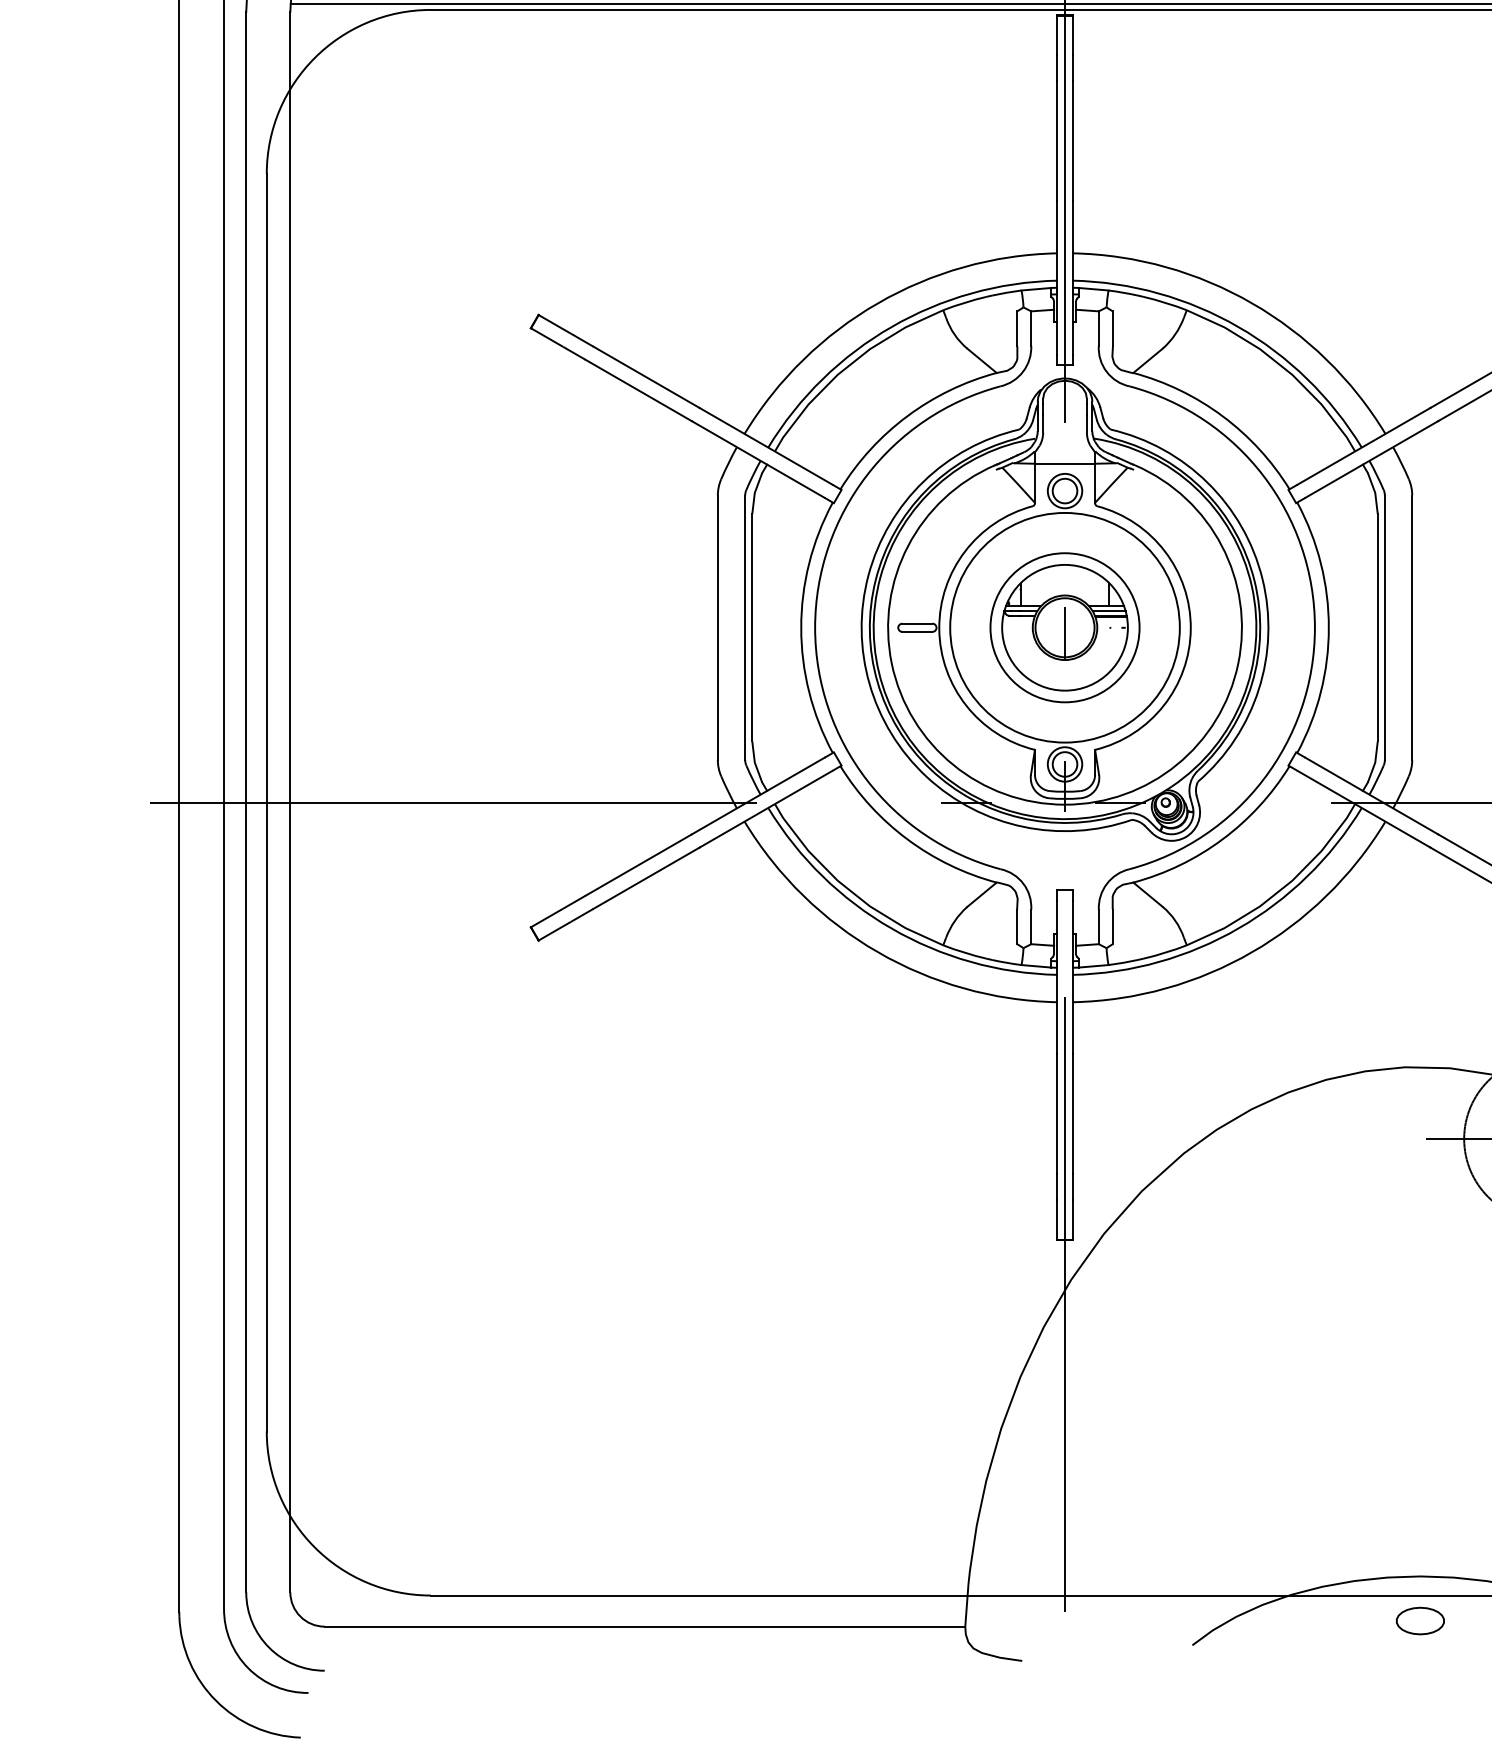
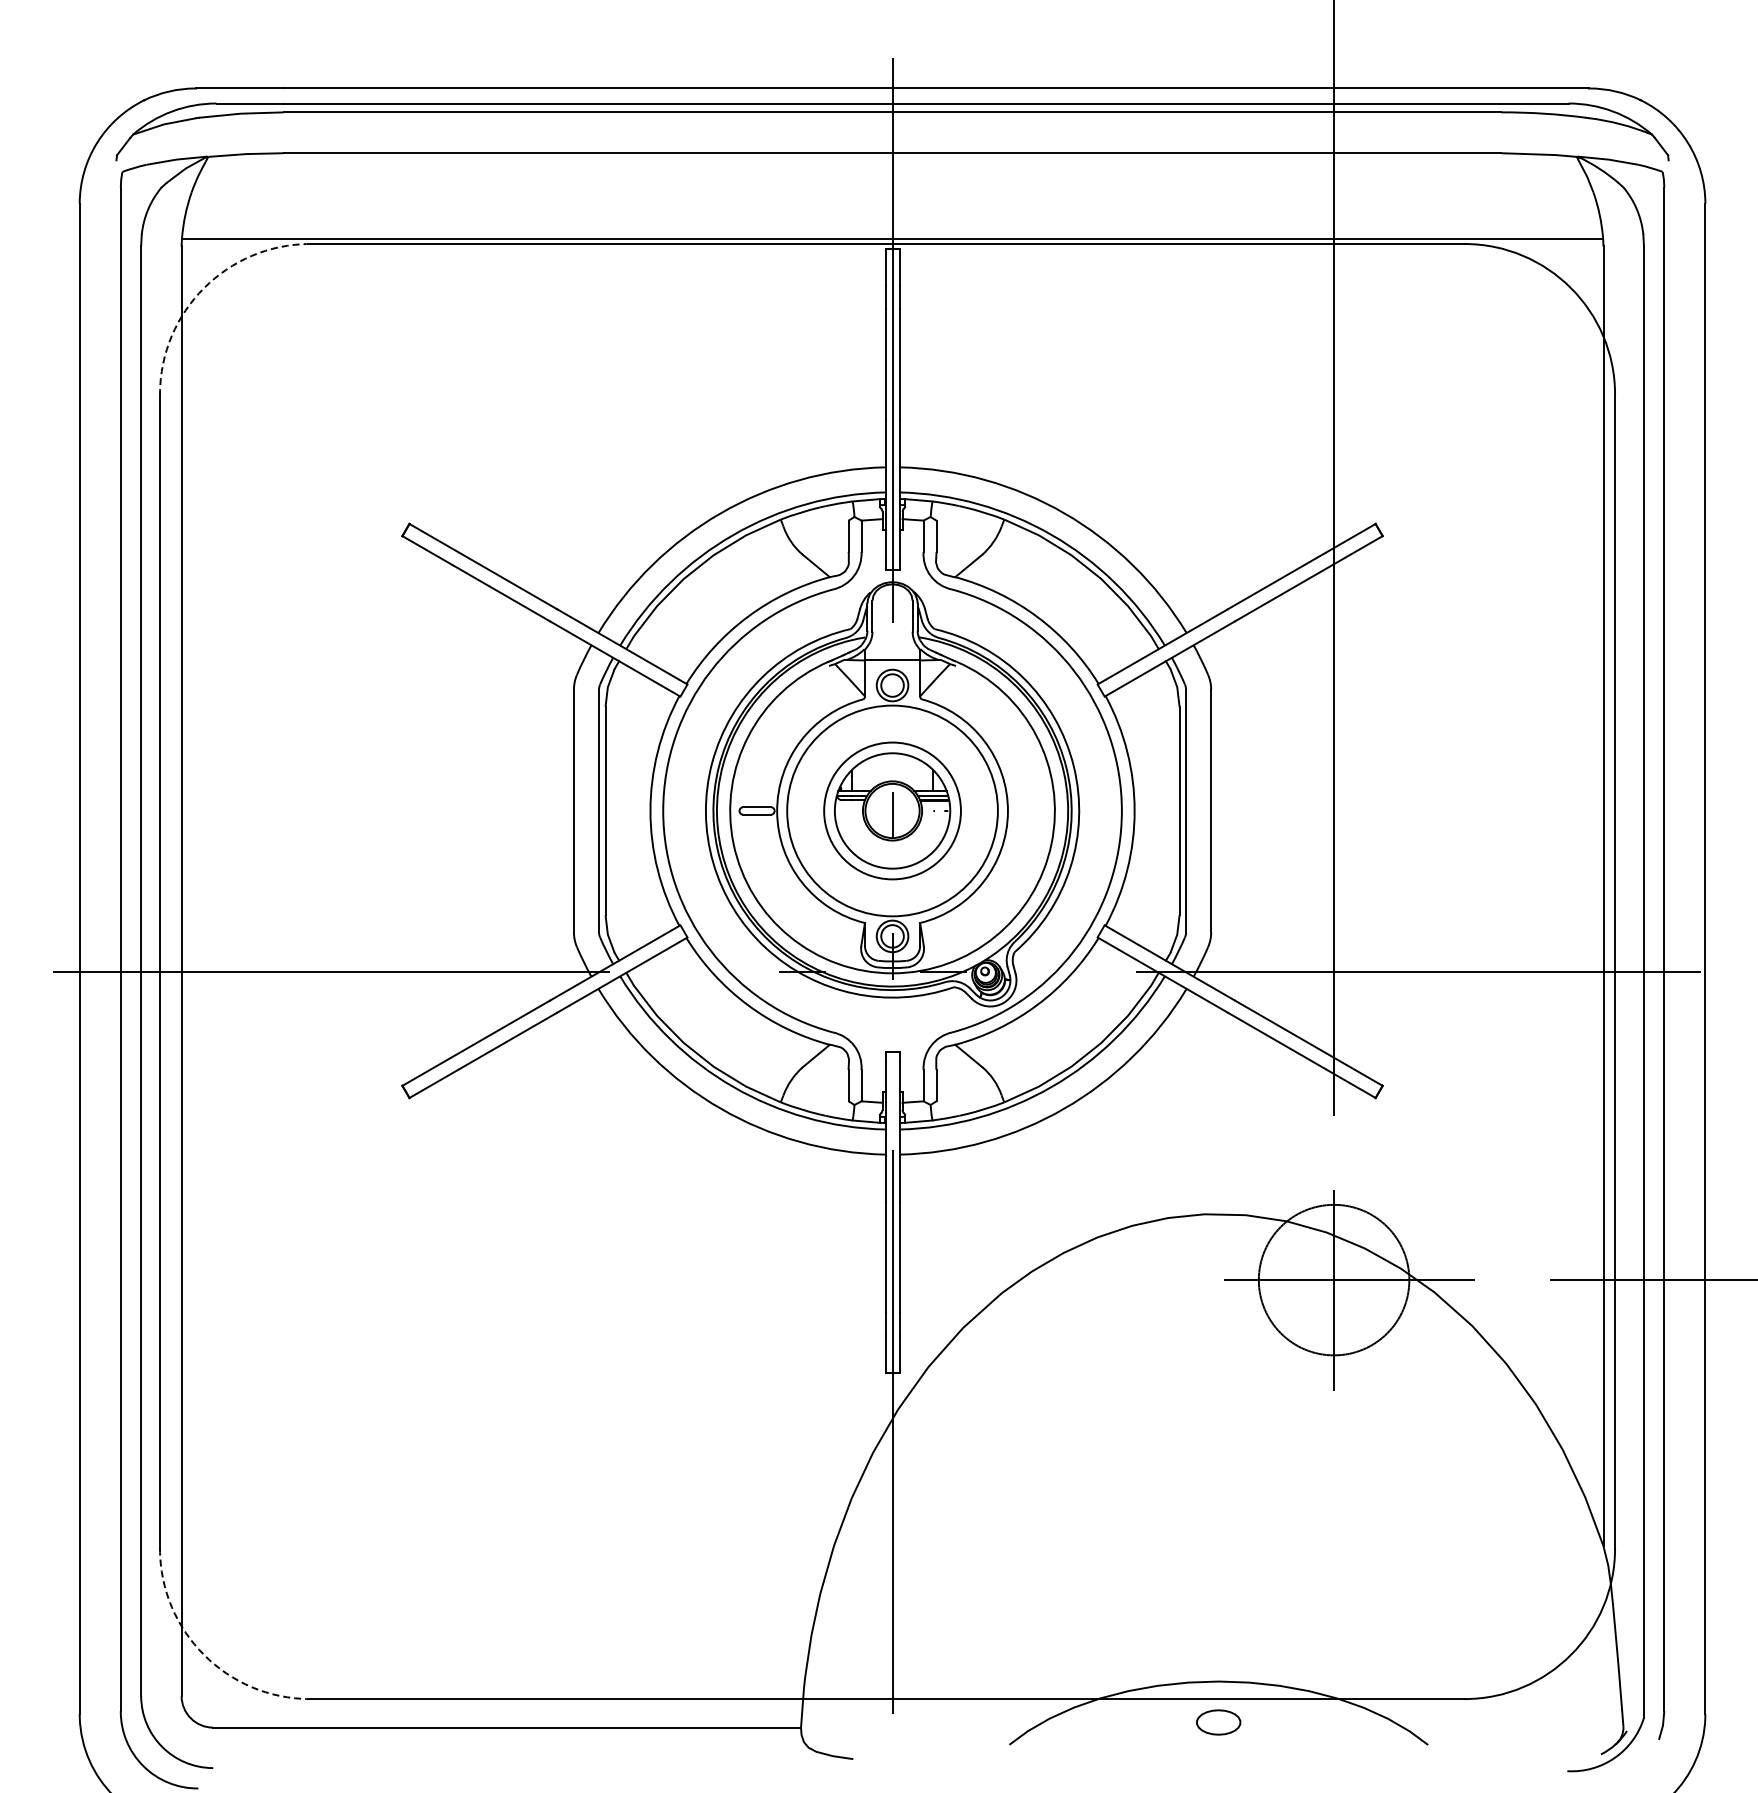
arc: (315, 58) -> (204, 288), solid -> dashed
arc: (315, 1546) -> (204, 1654), solid -> dashed

